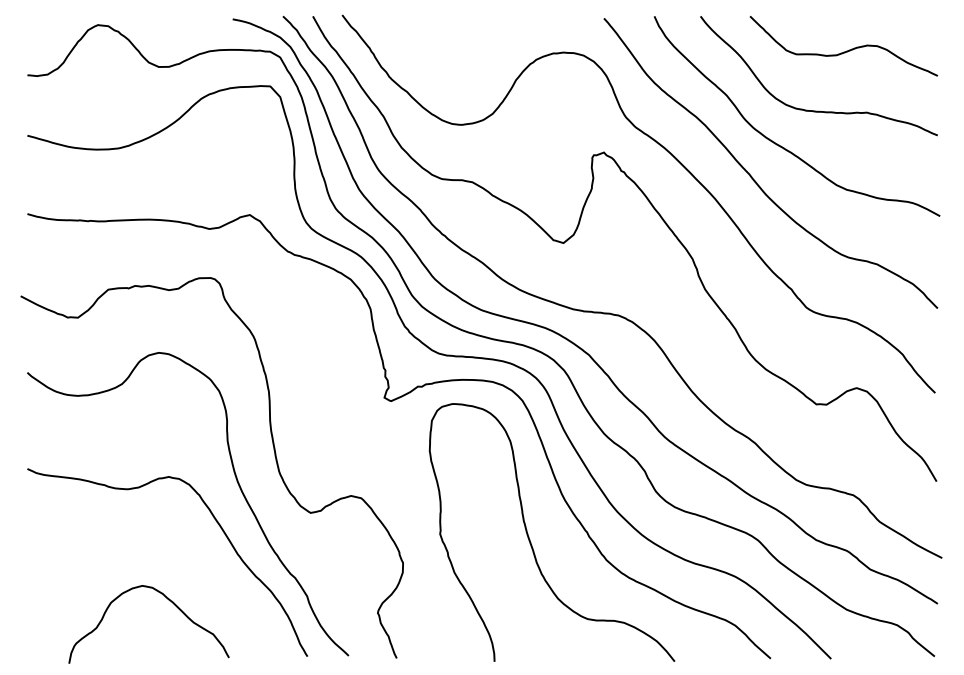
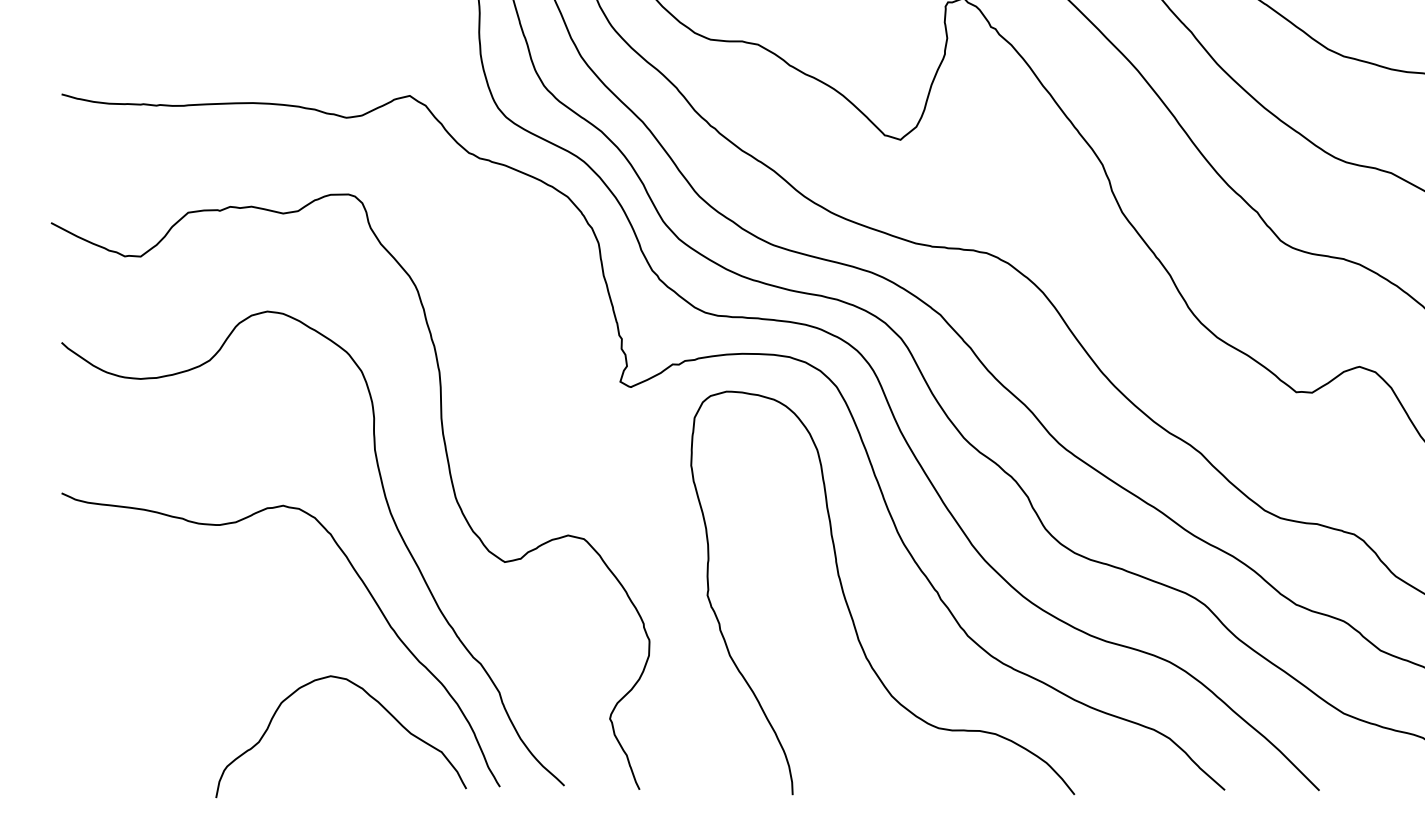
curve: (169, 601) -> (373, 700), moved

